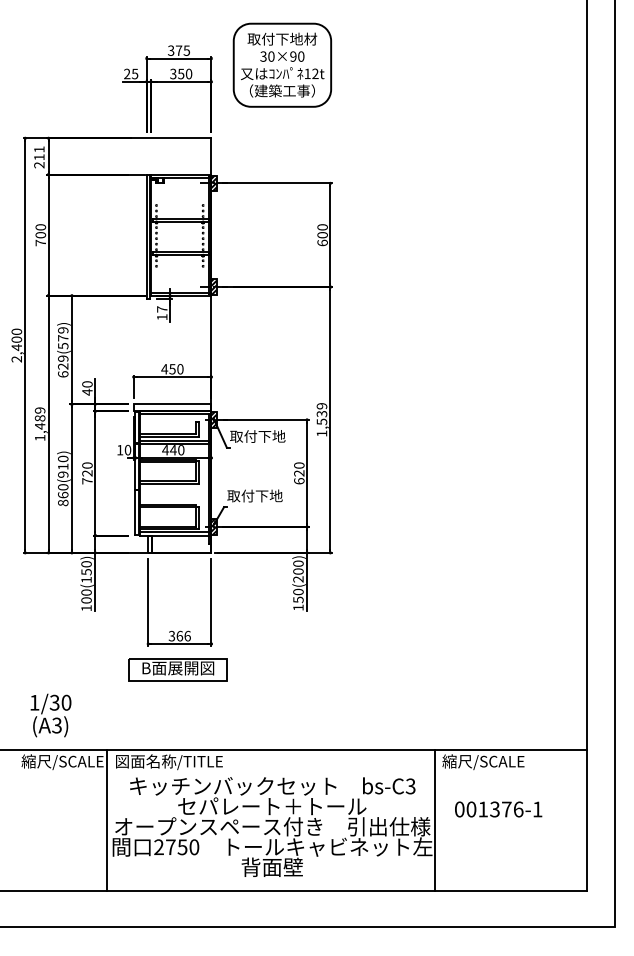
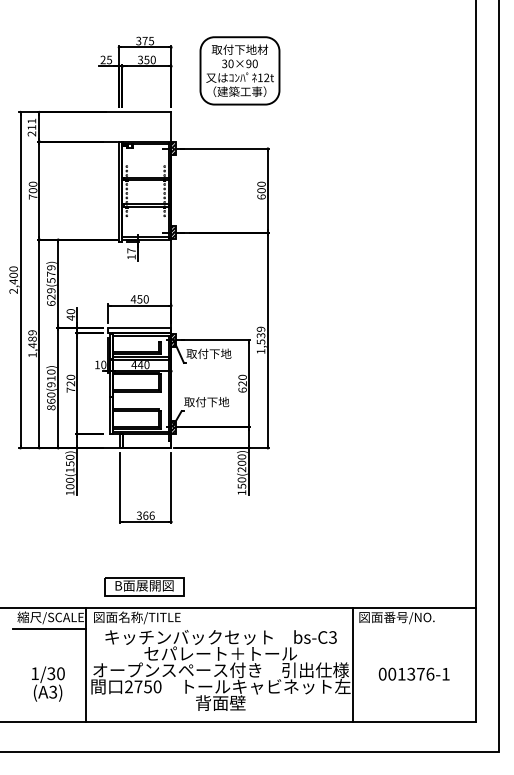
part: (281, 64) -> (239, 70), moved
part: (178, 669) -> (144, 586), moved
text: (51, 714) -> (48, 683), moved
text: (489, 761) -> (396, 617), 縮尺/SCALE -> 図面番号/NO.
line: (61, 776) -> (49, 629), added
text: (497, 808) -> (413, 673), moved

